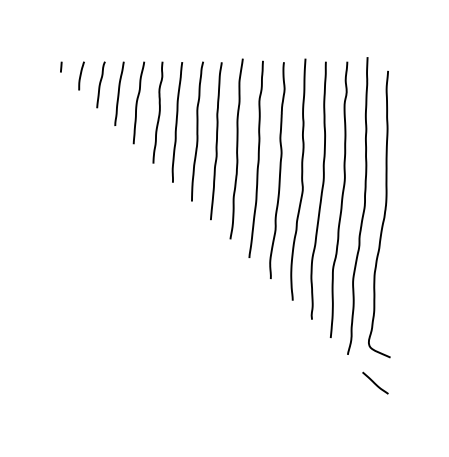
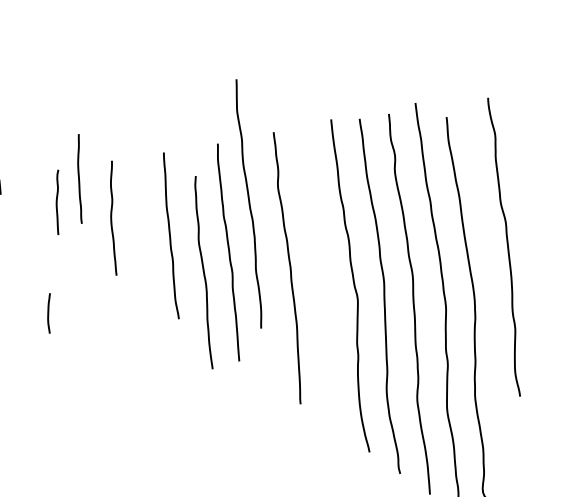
curve: (81, 75) -> (49, 312), moved
curve: (119, 93) -> (80, 178), moved
curve: (158, 112) -> (143, 226), removed
curve: (197, 131) -> (204, 272), moved
curve: (236, 148) -> (248, 203), moved
curve: (279, 170) -> (506, 246), moved

